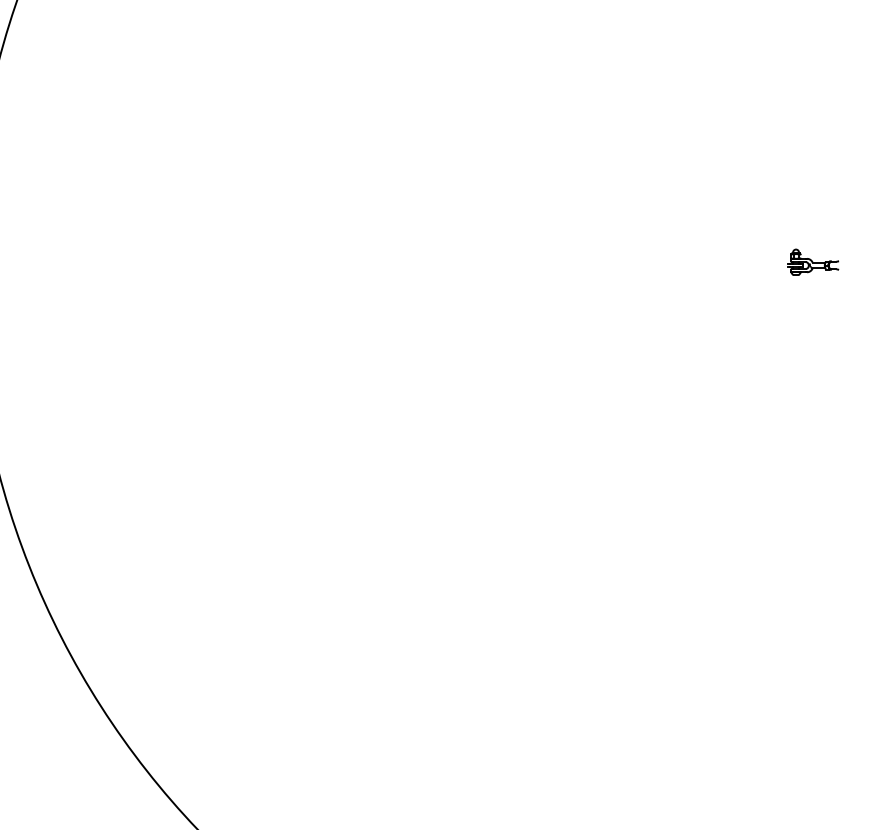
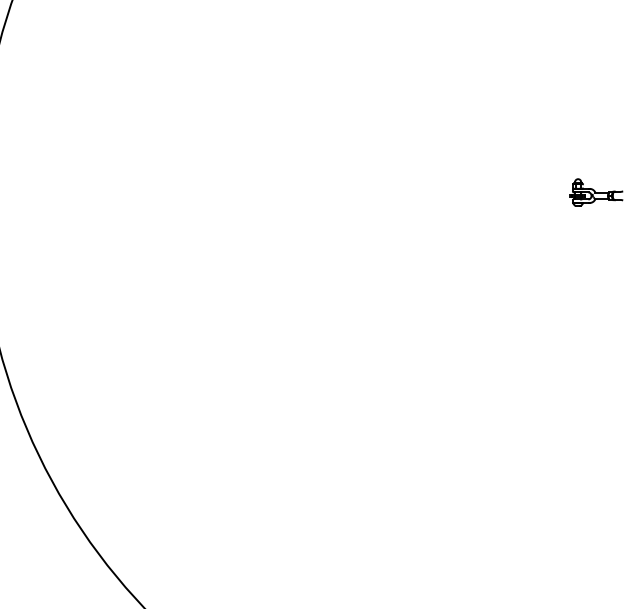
part: (813, 262) -> (596, 192), size x1.43

